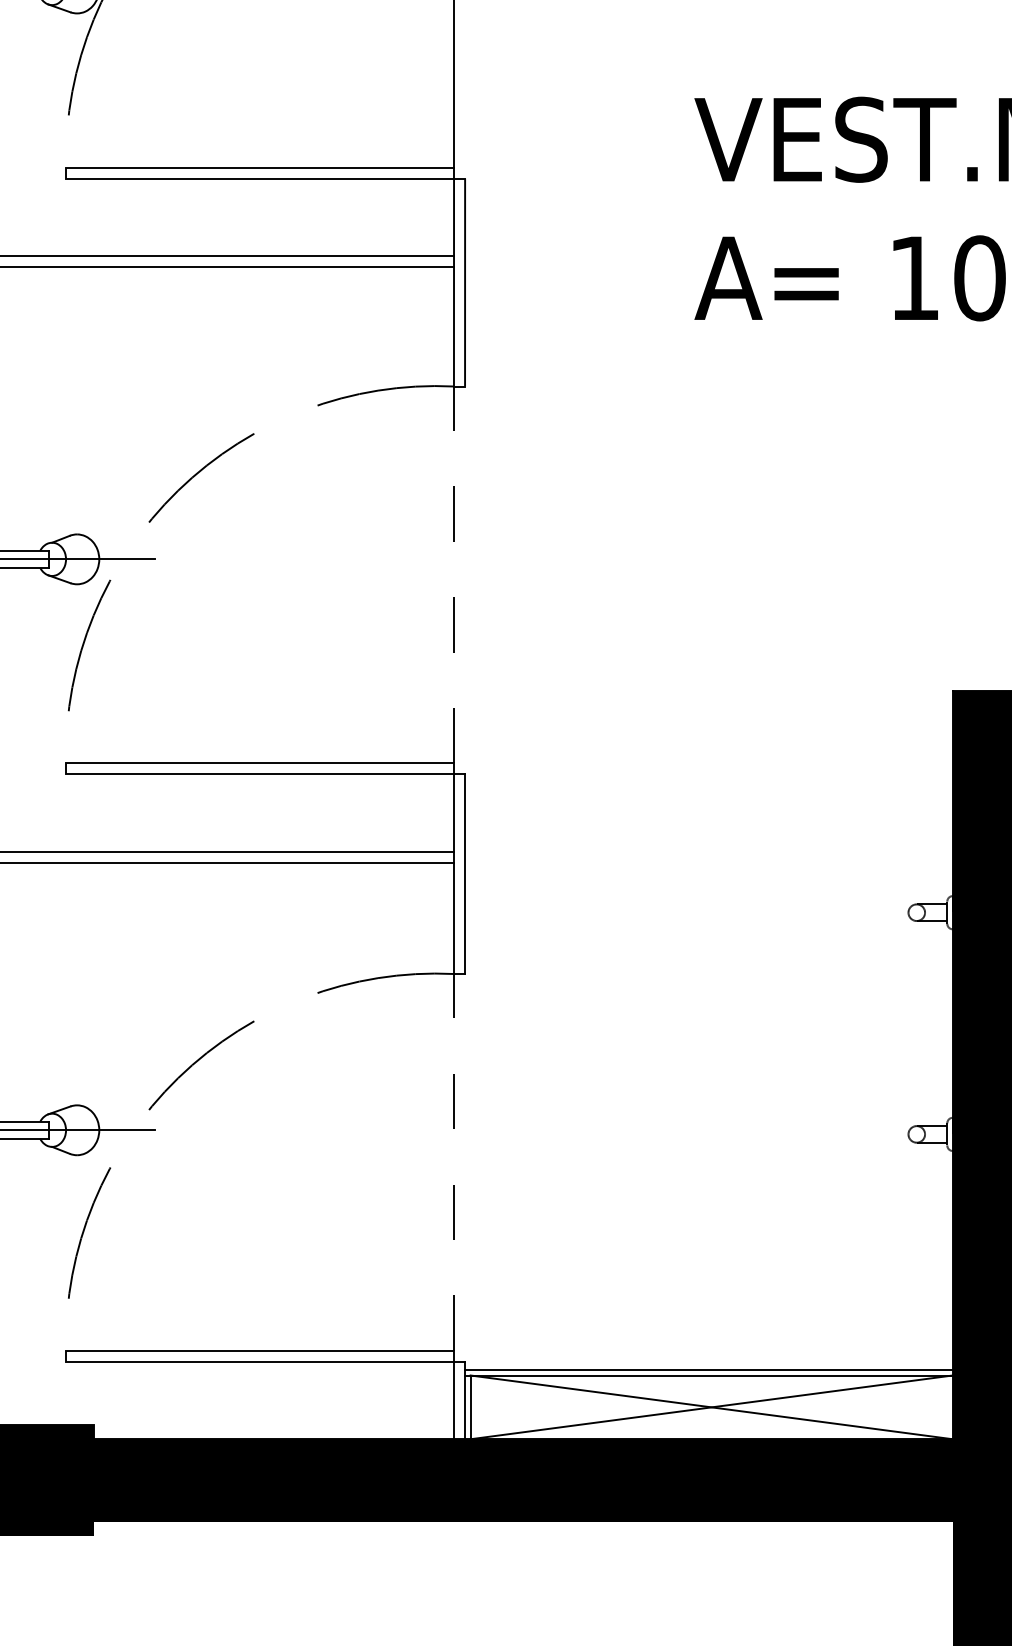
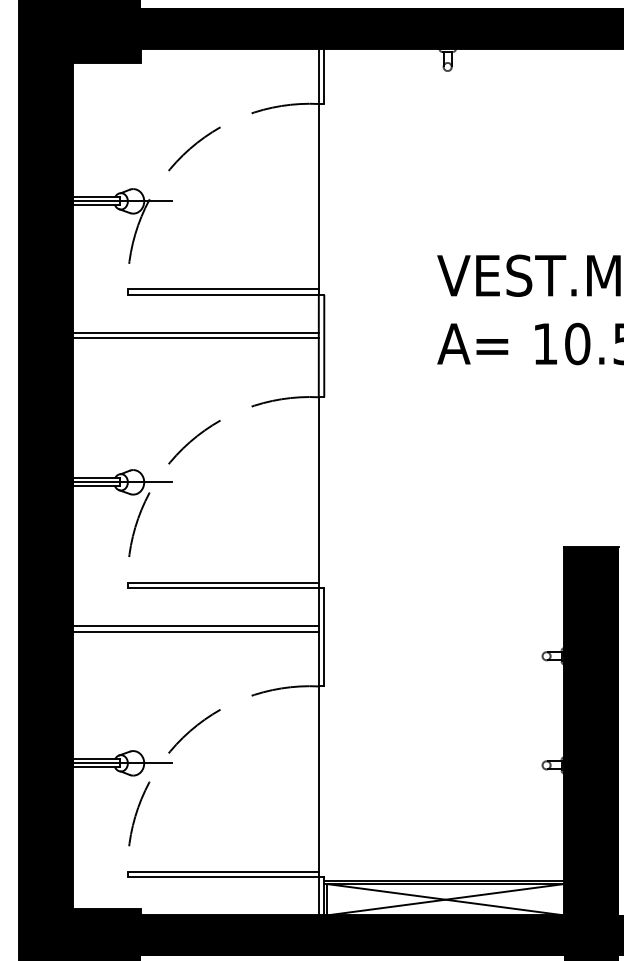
line: (453, 575) -> (318, 490), dashed -> solid
line: (453, 1163) -> (318, 779), dashed -> solid

